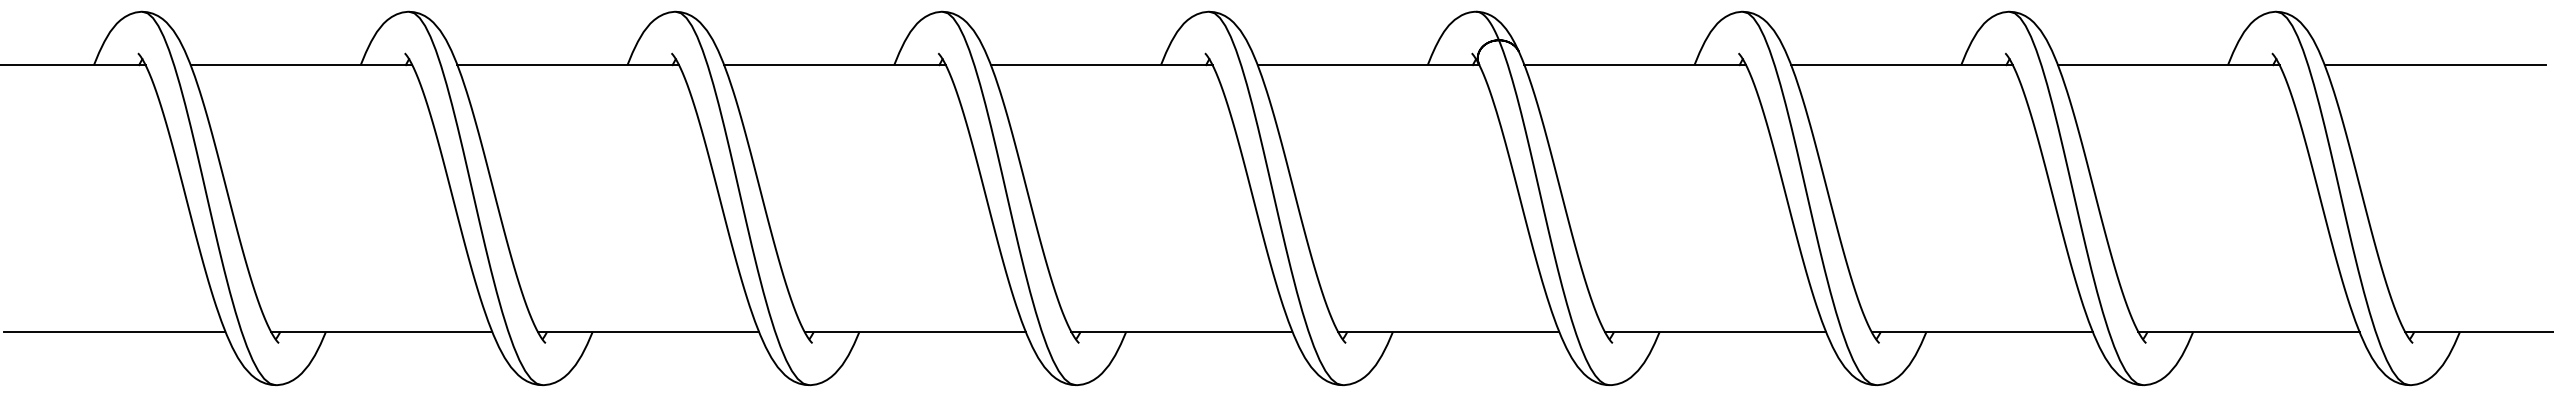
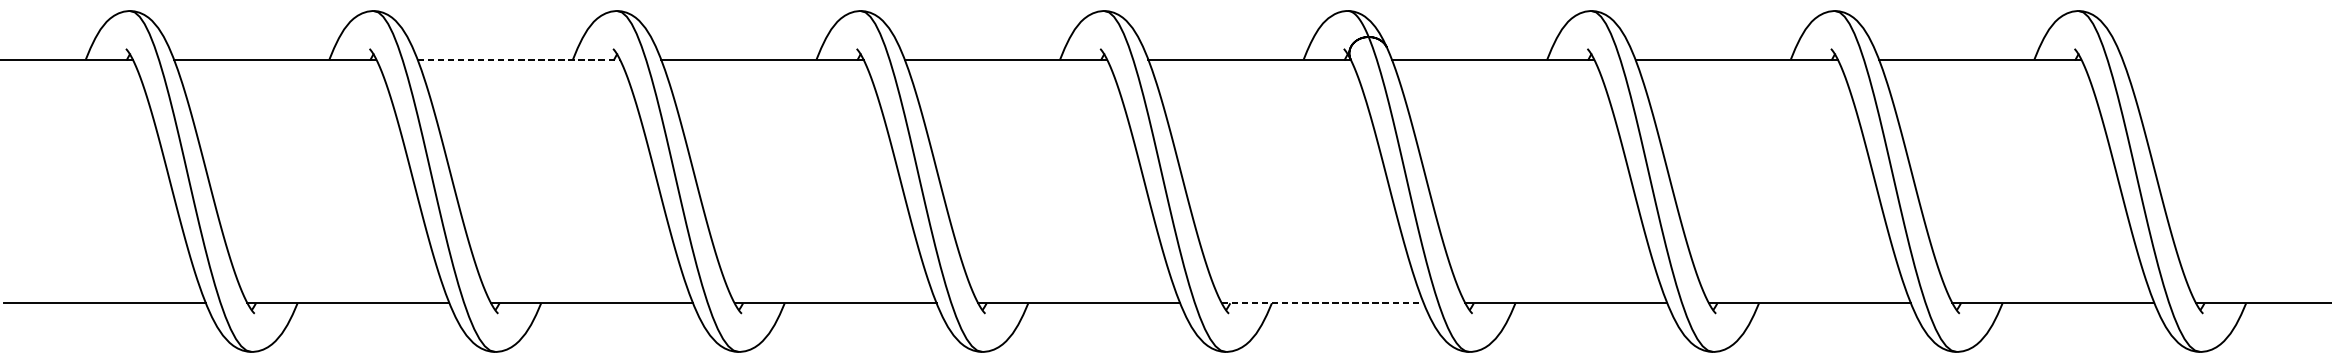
line: (568, 65) -> (519, 60), solid -> dashed
line: (2435, 65) -> (2223, 60), removed
line: (1448, 331) -> (1322, 302), solid -> dashed

